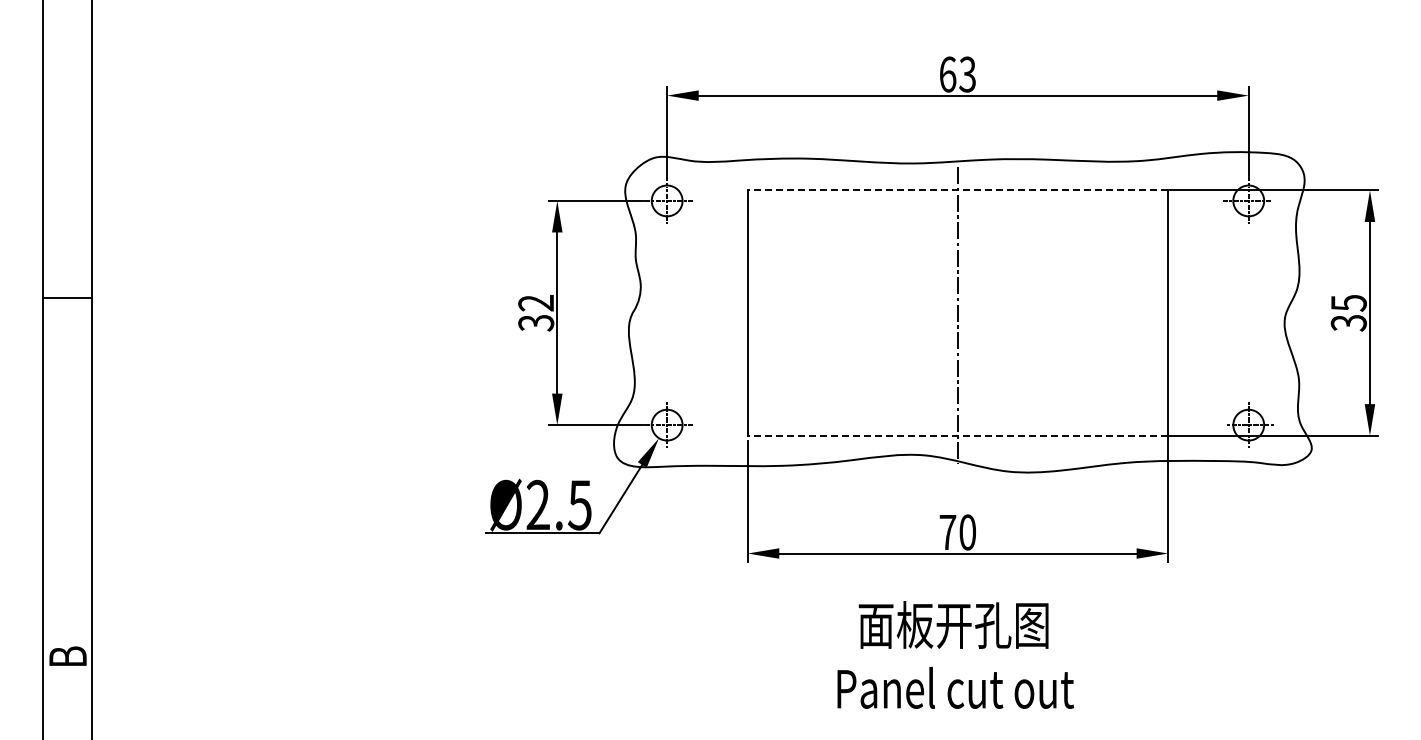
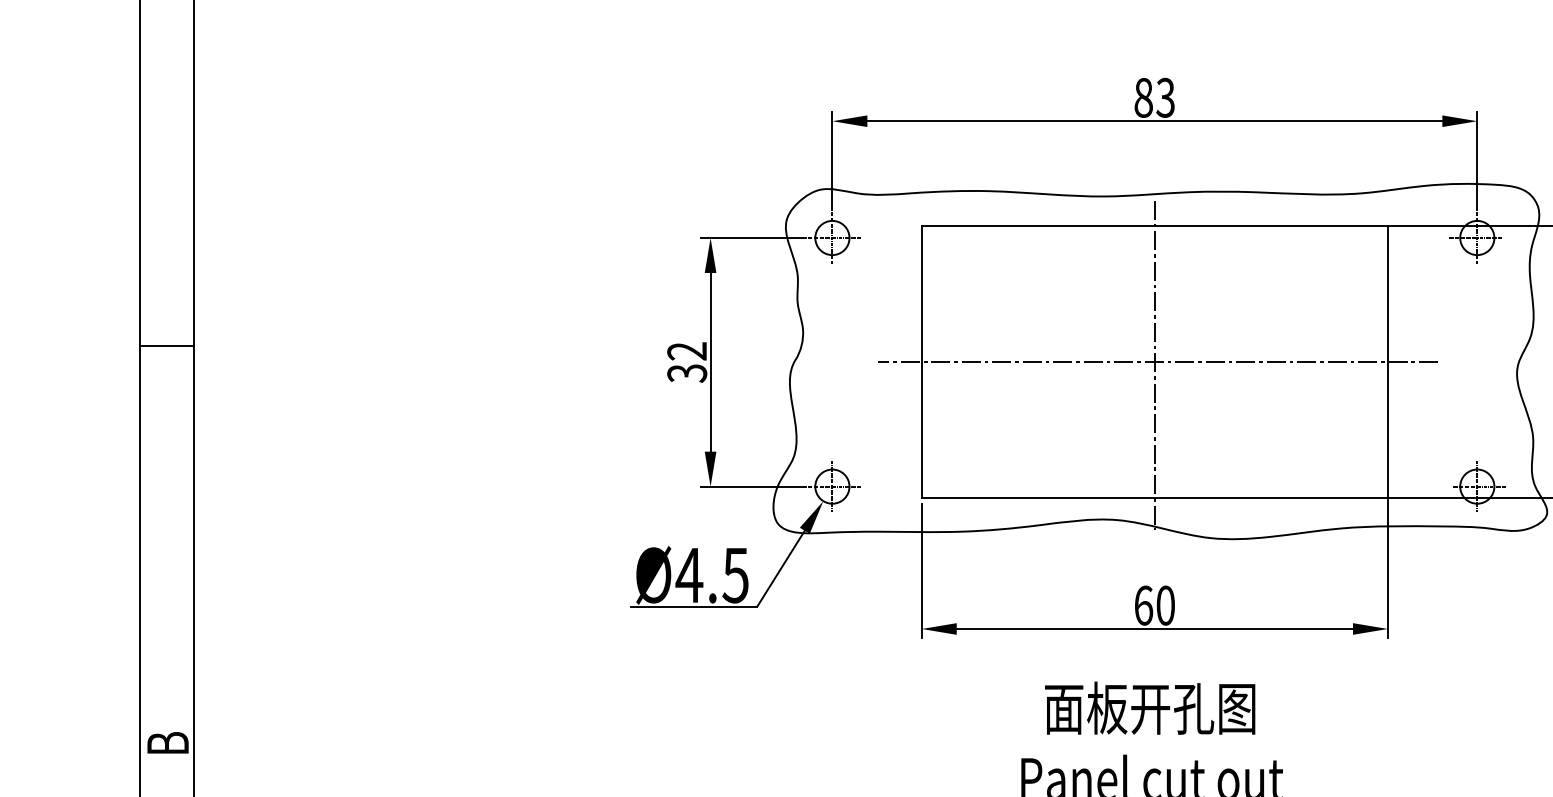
text: (947, 74) -> (1143, 97), 63 -> 83
line: (957, 190) -> (1154, 226), dashed -> solid
line: (960, 313) -> (1157, 362), added
line: (957, 435) -> (1154, 498), dashed -> solid
text: (537, 504) -> (688, 574), Ø2.5 -> Ø4.5
text: (947, 532) -> (1143, 605), 70 -> 60

